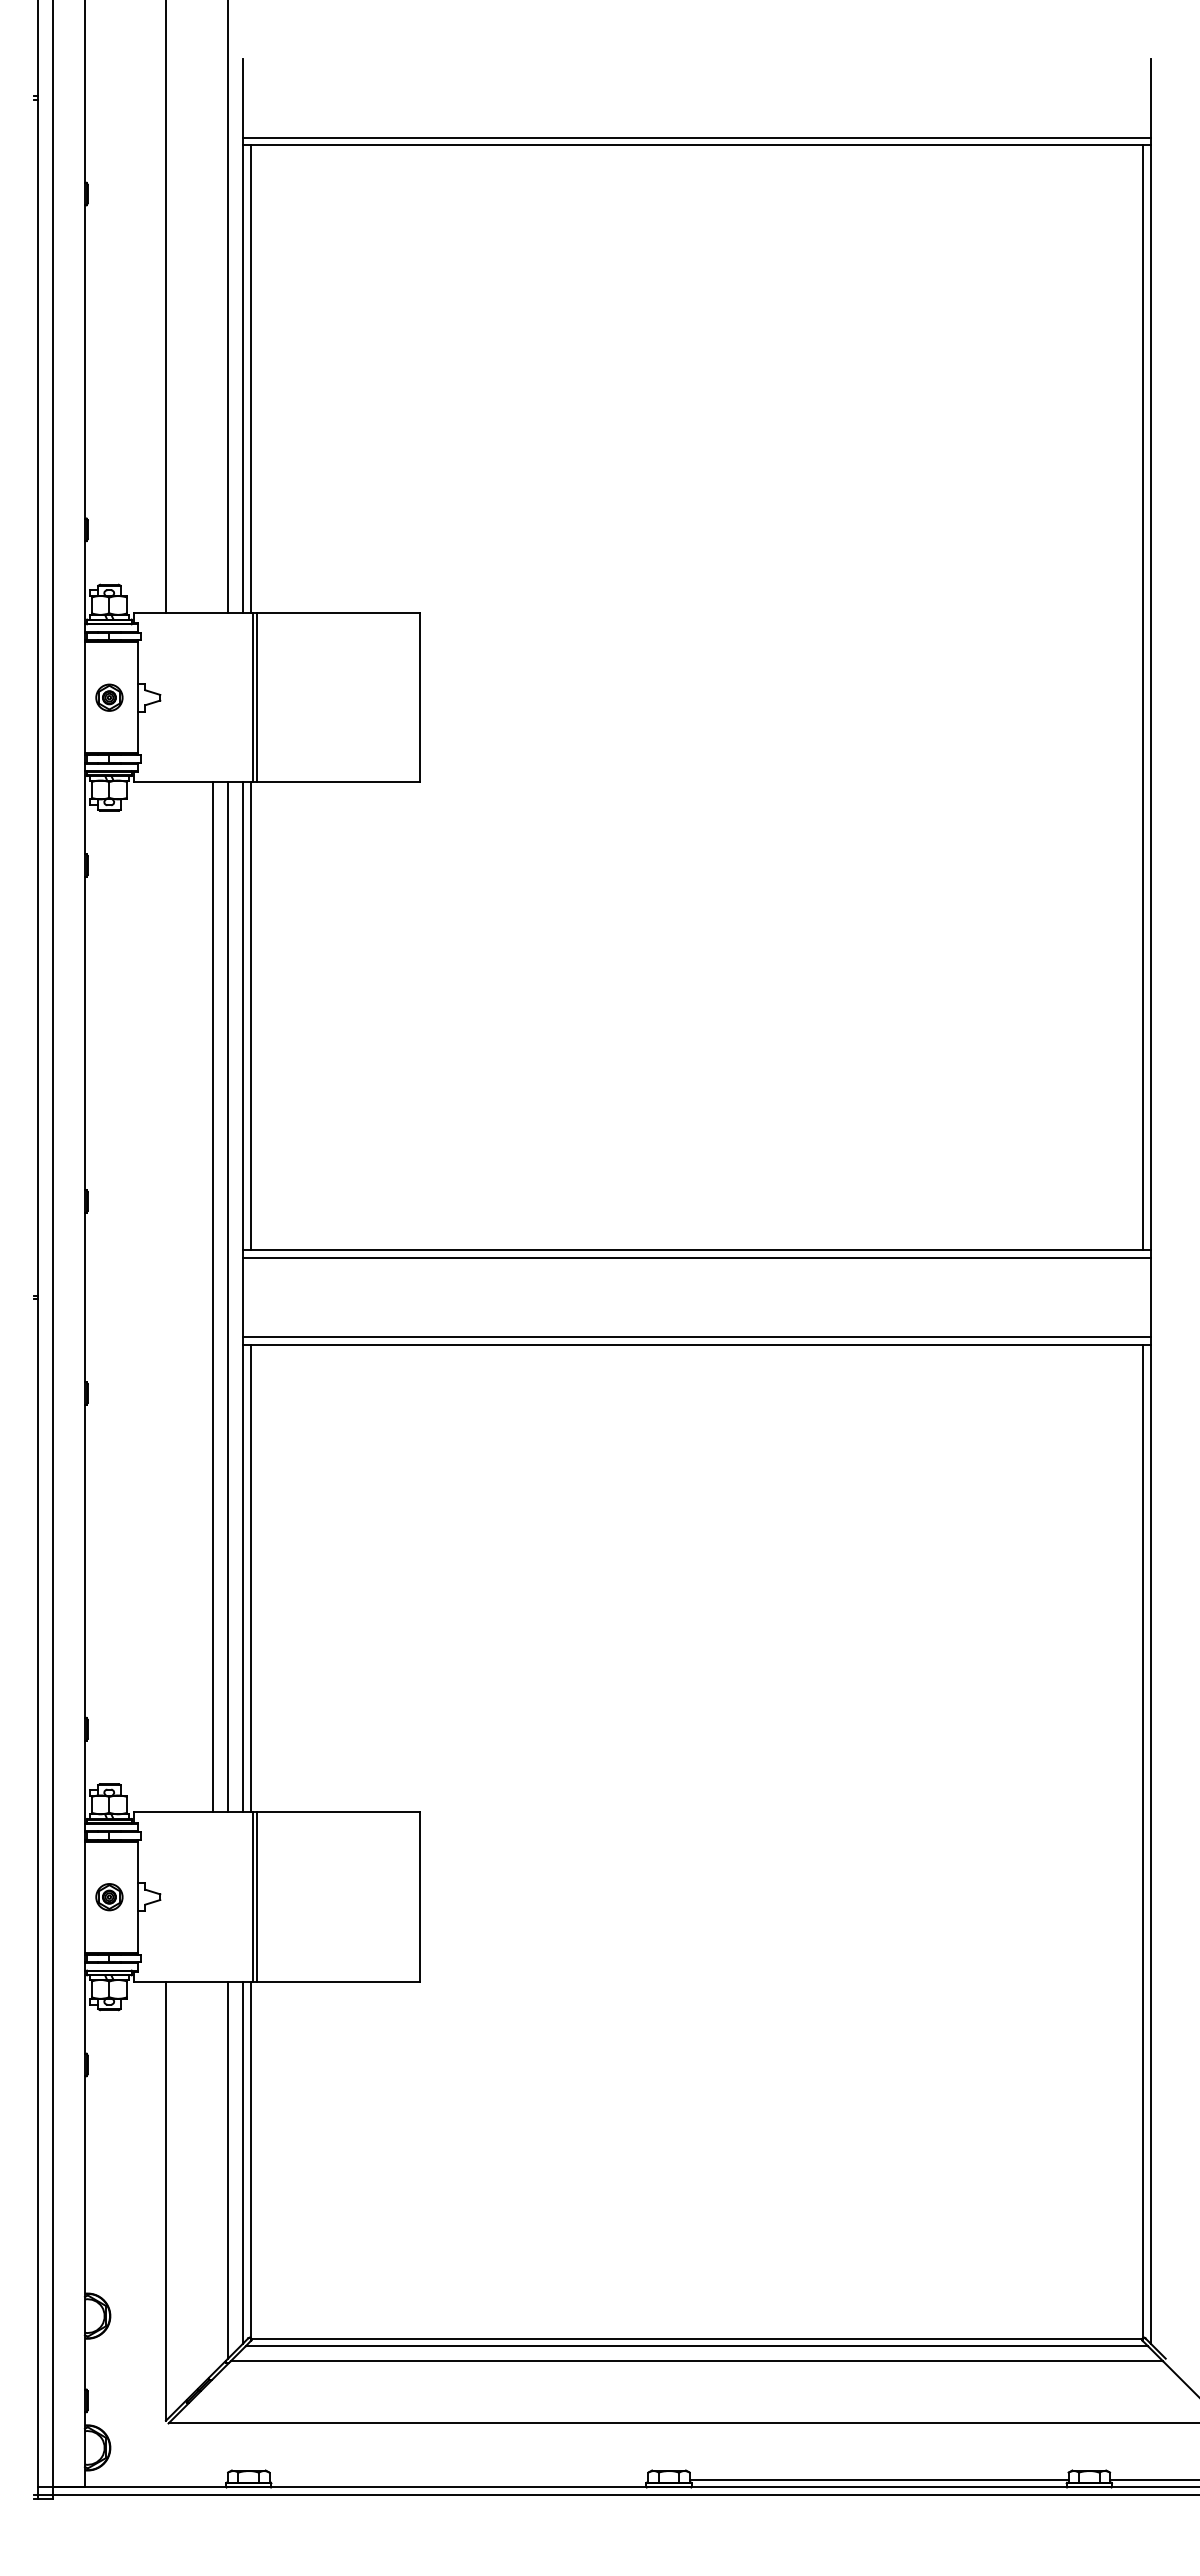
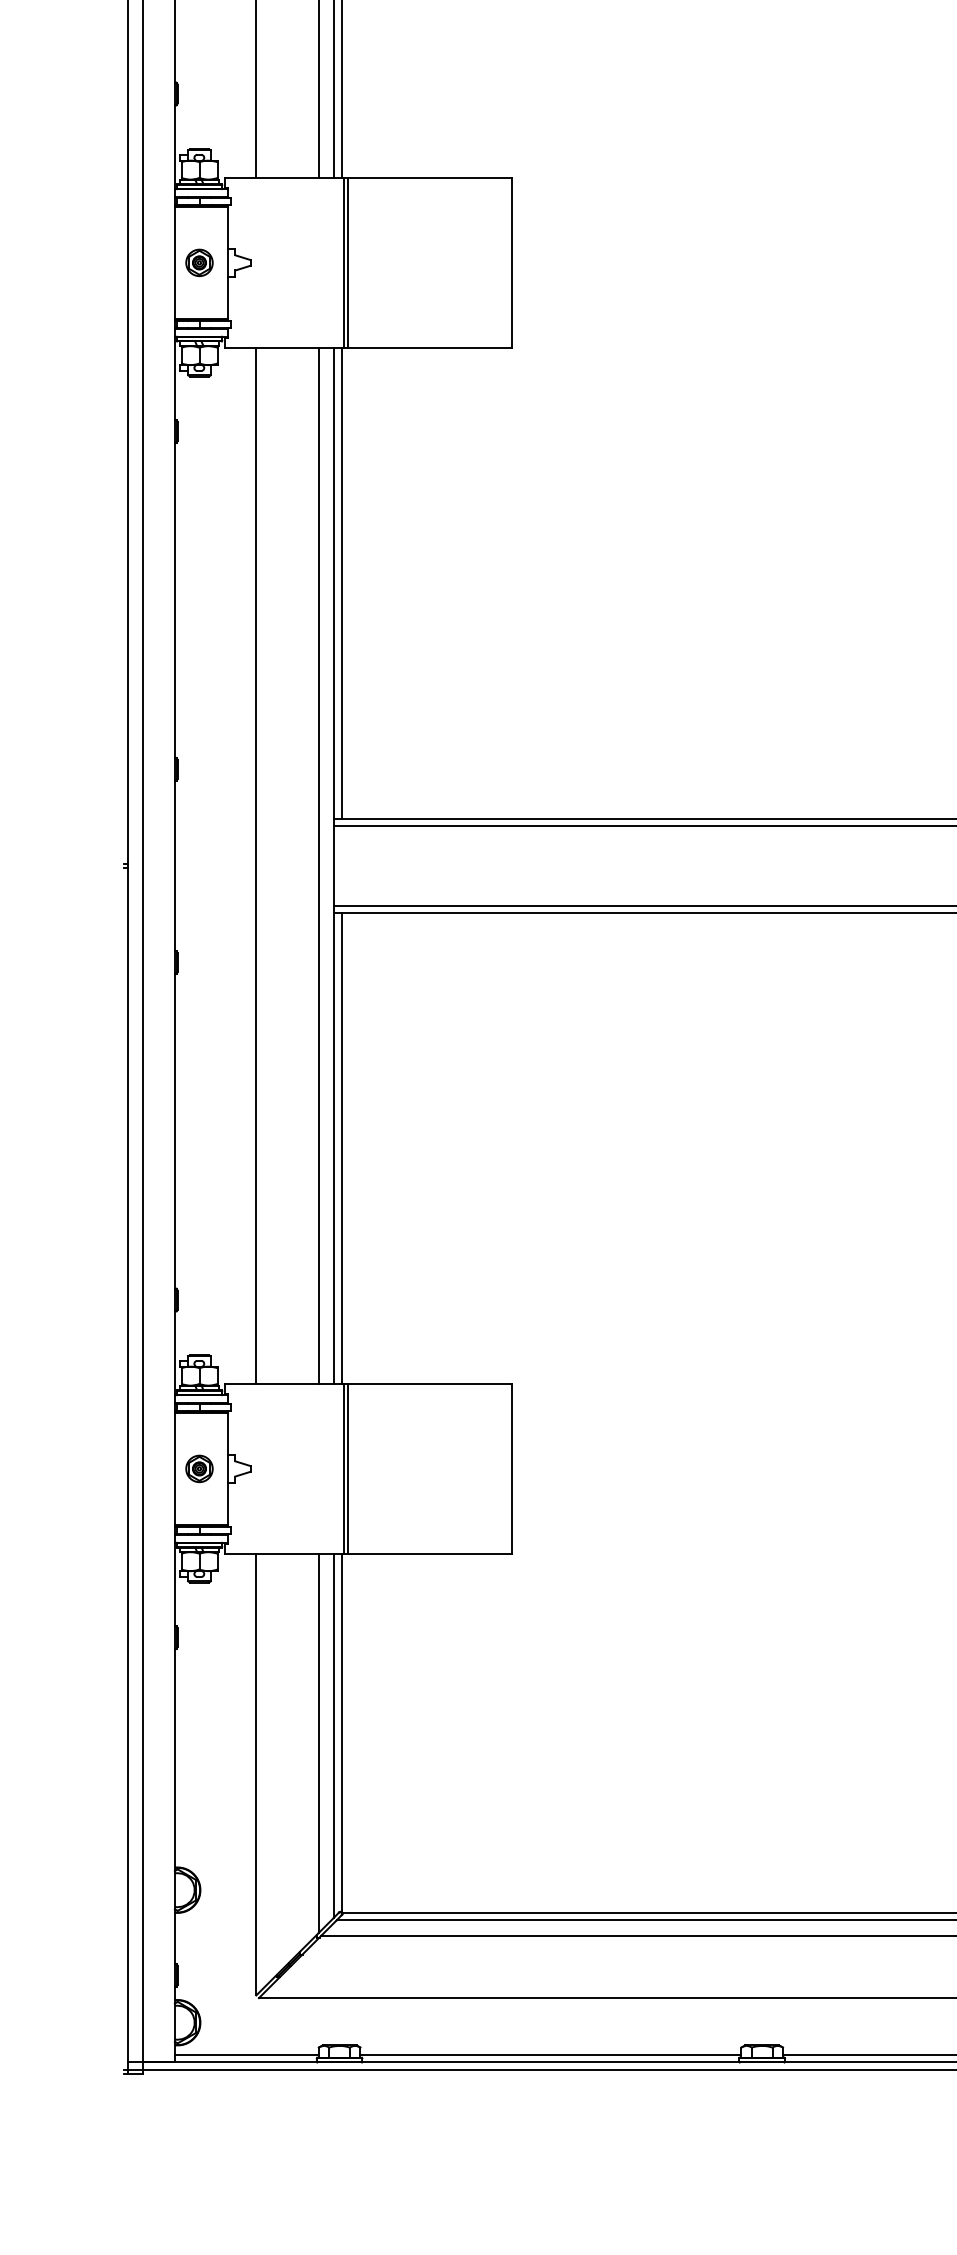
line: (212, 1297) -> (255, 865), moved
line: (156, 2479) -> (246, 2054), added
line: (458, 2479) -> (550, 2054), added

